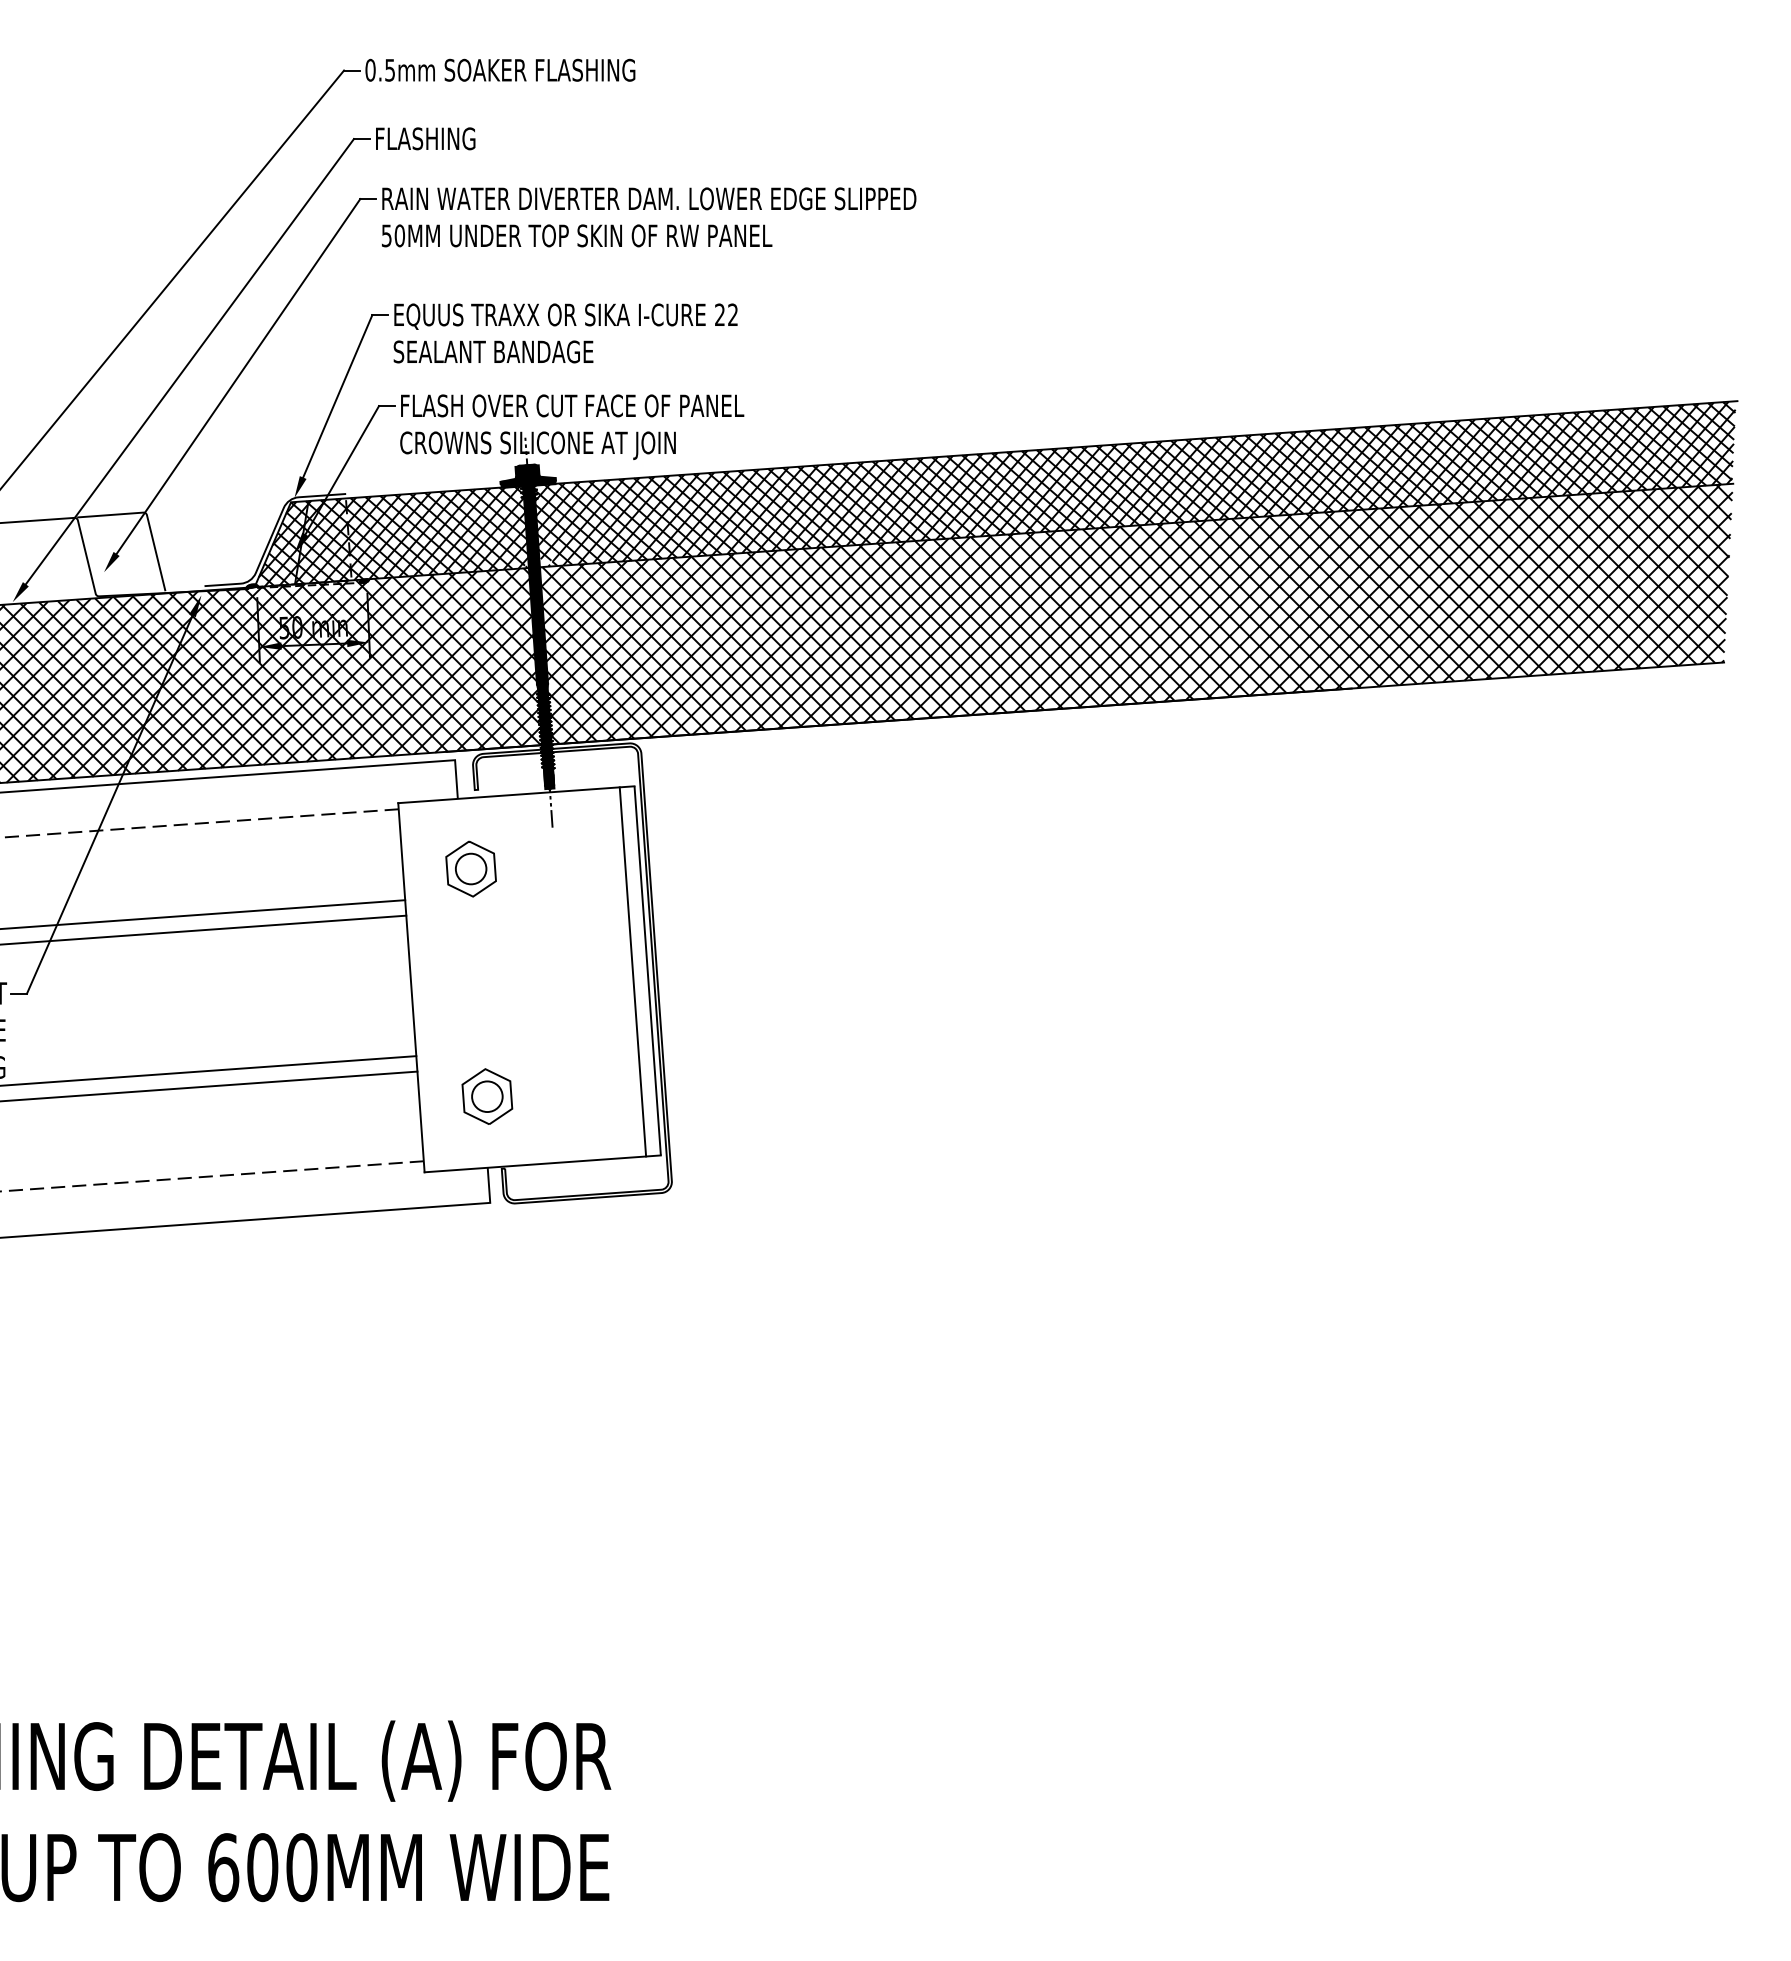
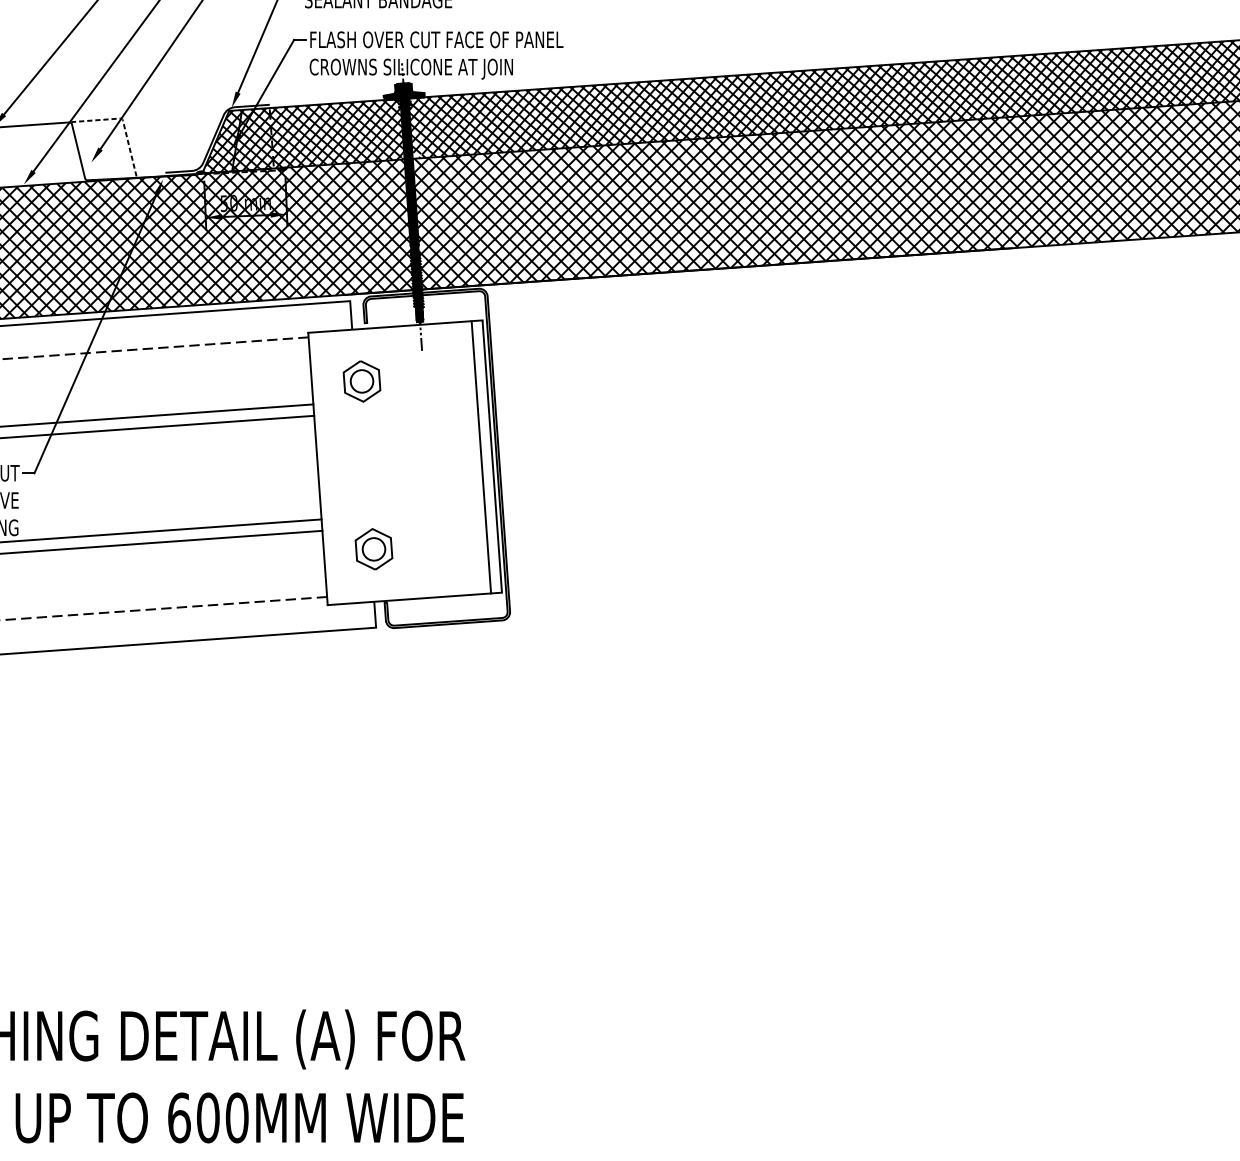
line: (146, 515) -> (122, 120), solid -> dashed

